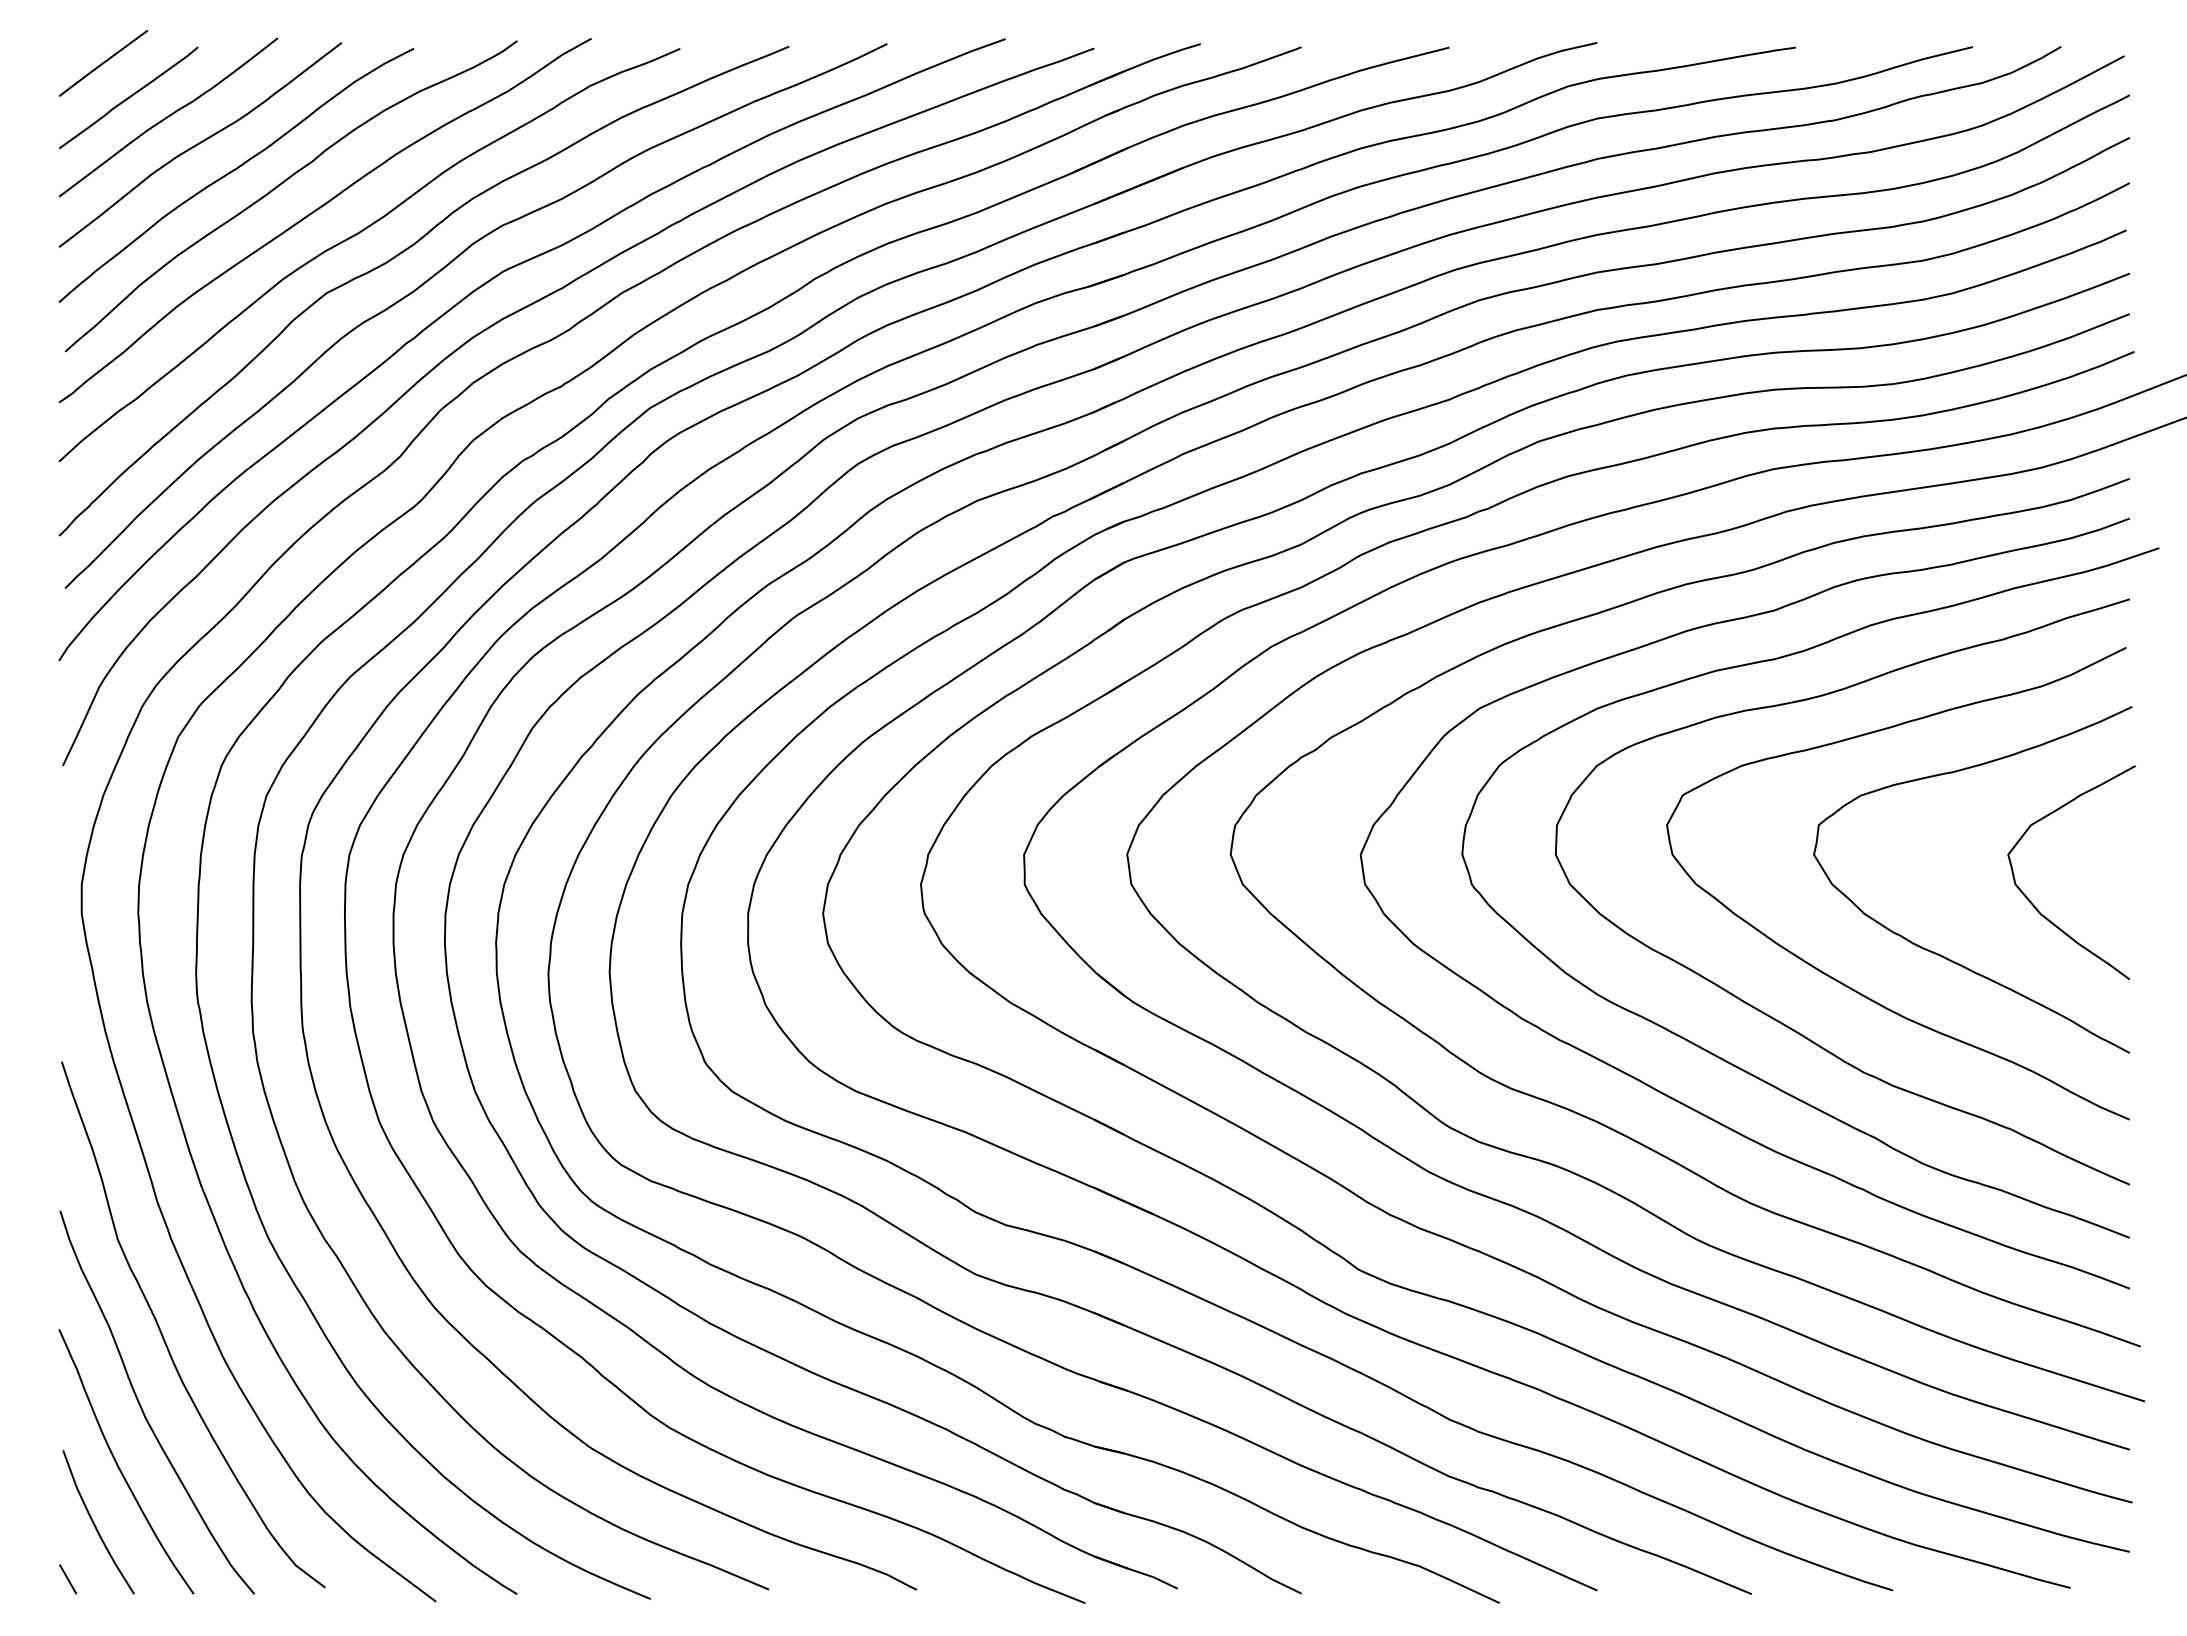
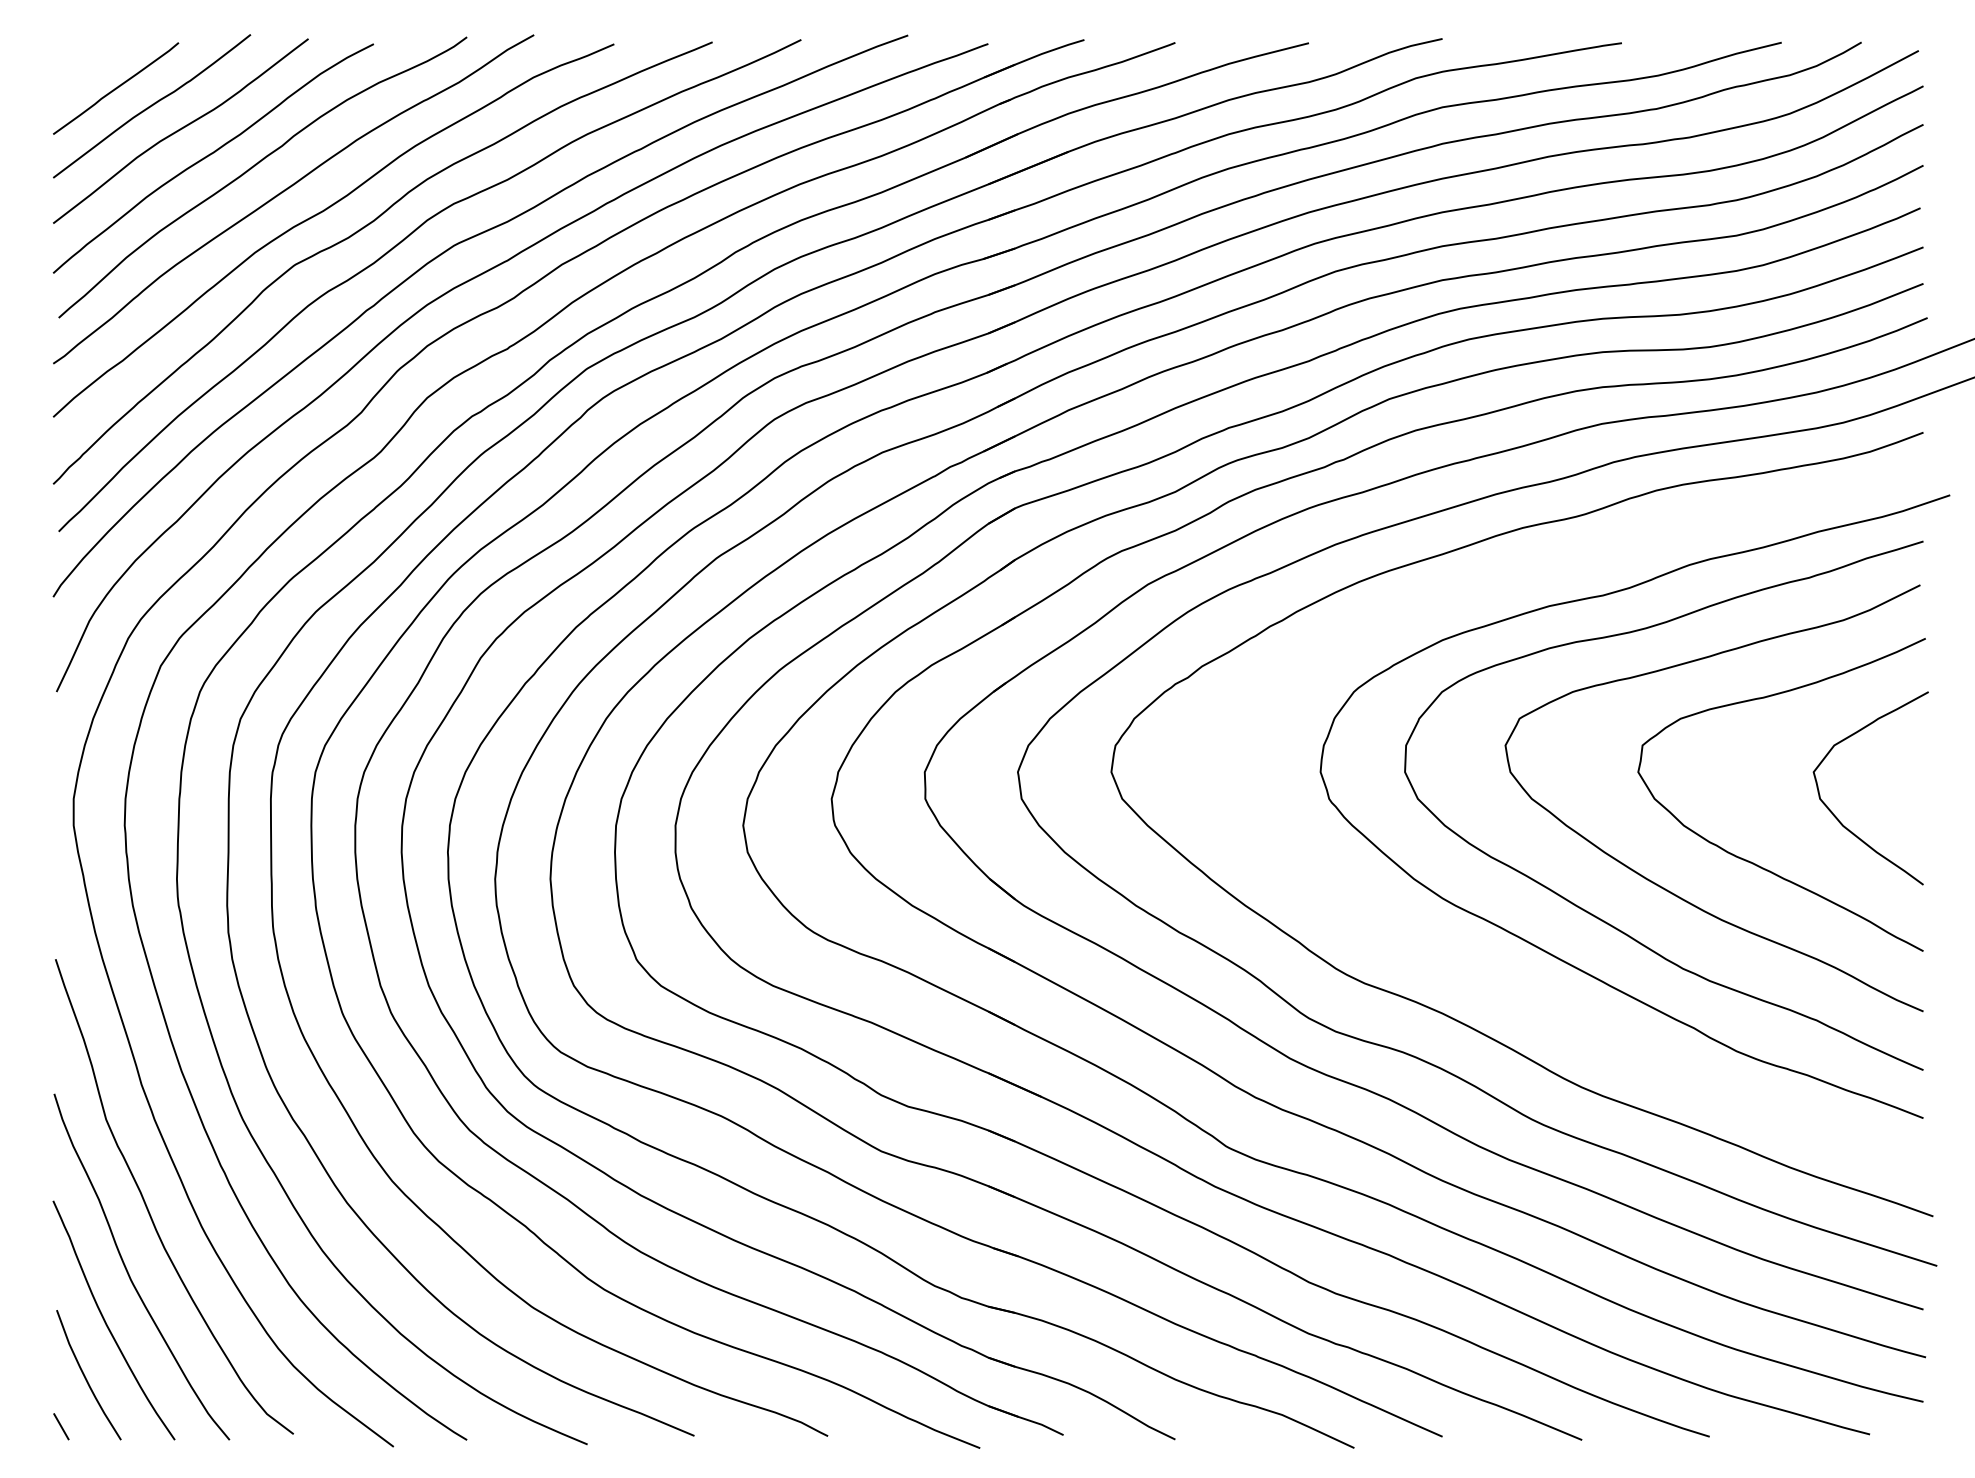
line: (103, 63) -> (93, 57), removed
curve: (1645, 1082) -> (1486, 977), removed

